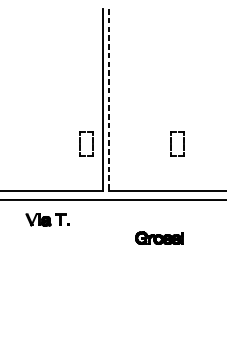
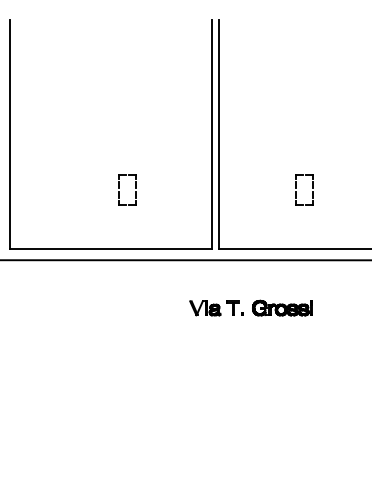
line: (109, 100) -> (219, 135), dashed -> solid
part: (80, 142) -> (119, 188), moved
part: (47, 220) -> (216, 308), moved

